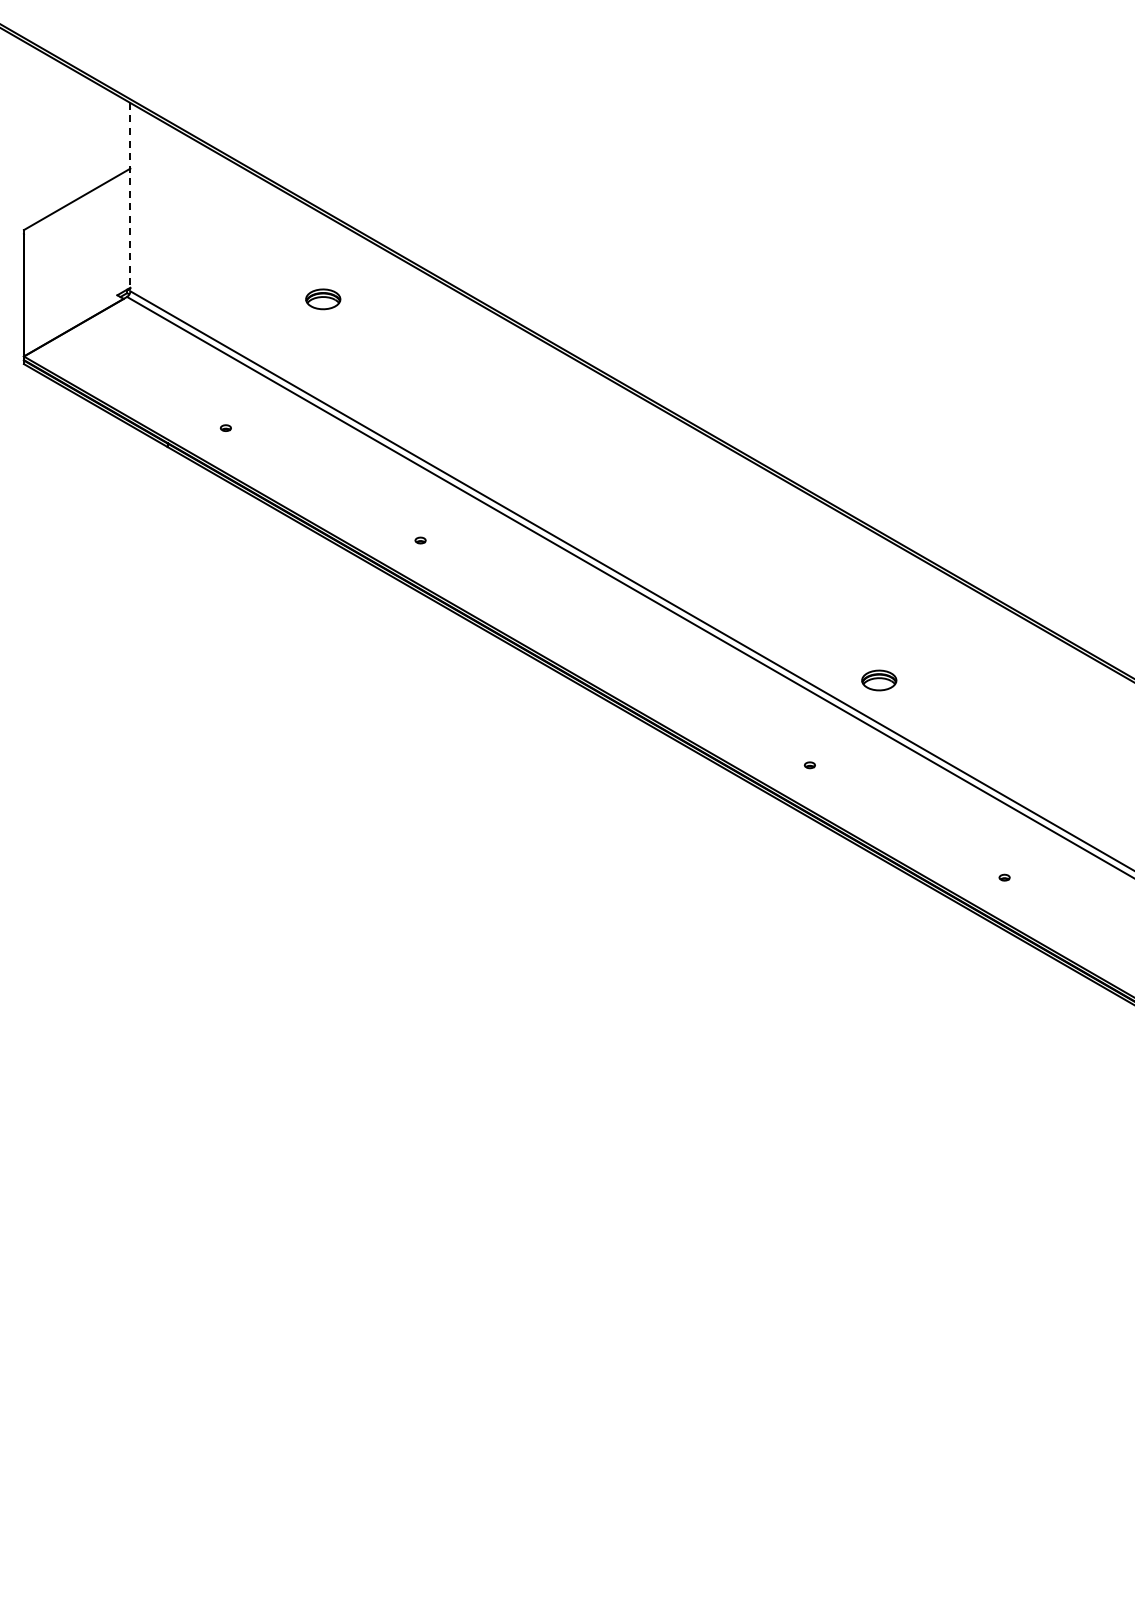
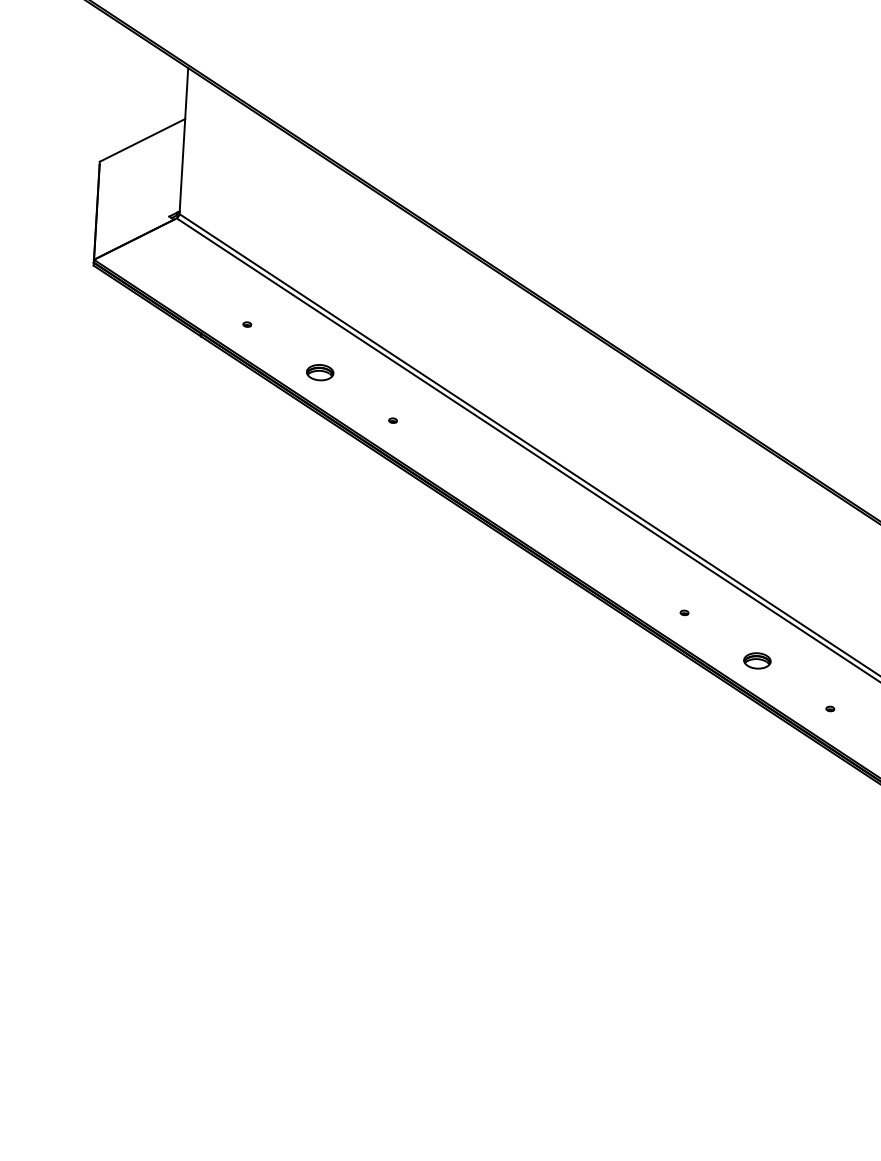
line: (130, 197) -> (183, 141), dashed -> solid
part: (323, 299) -> (320, 372), moved
part: (879, 680) -> (757, 660), moved

